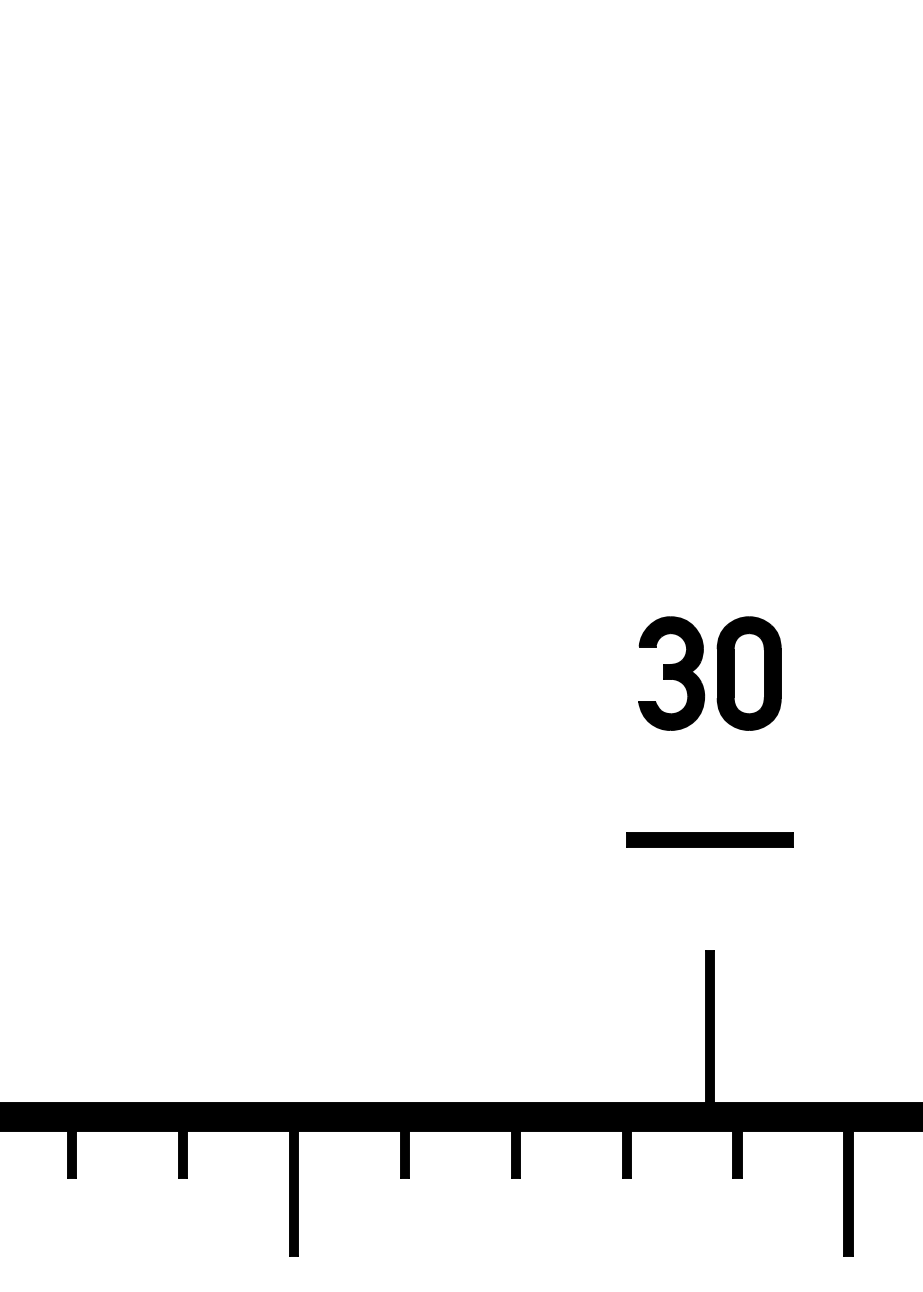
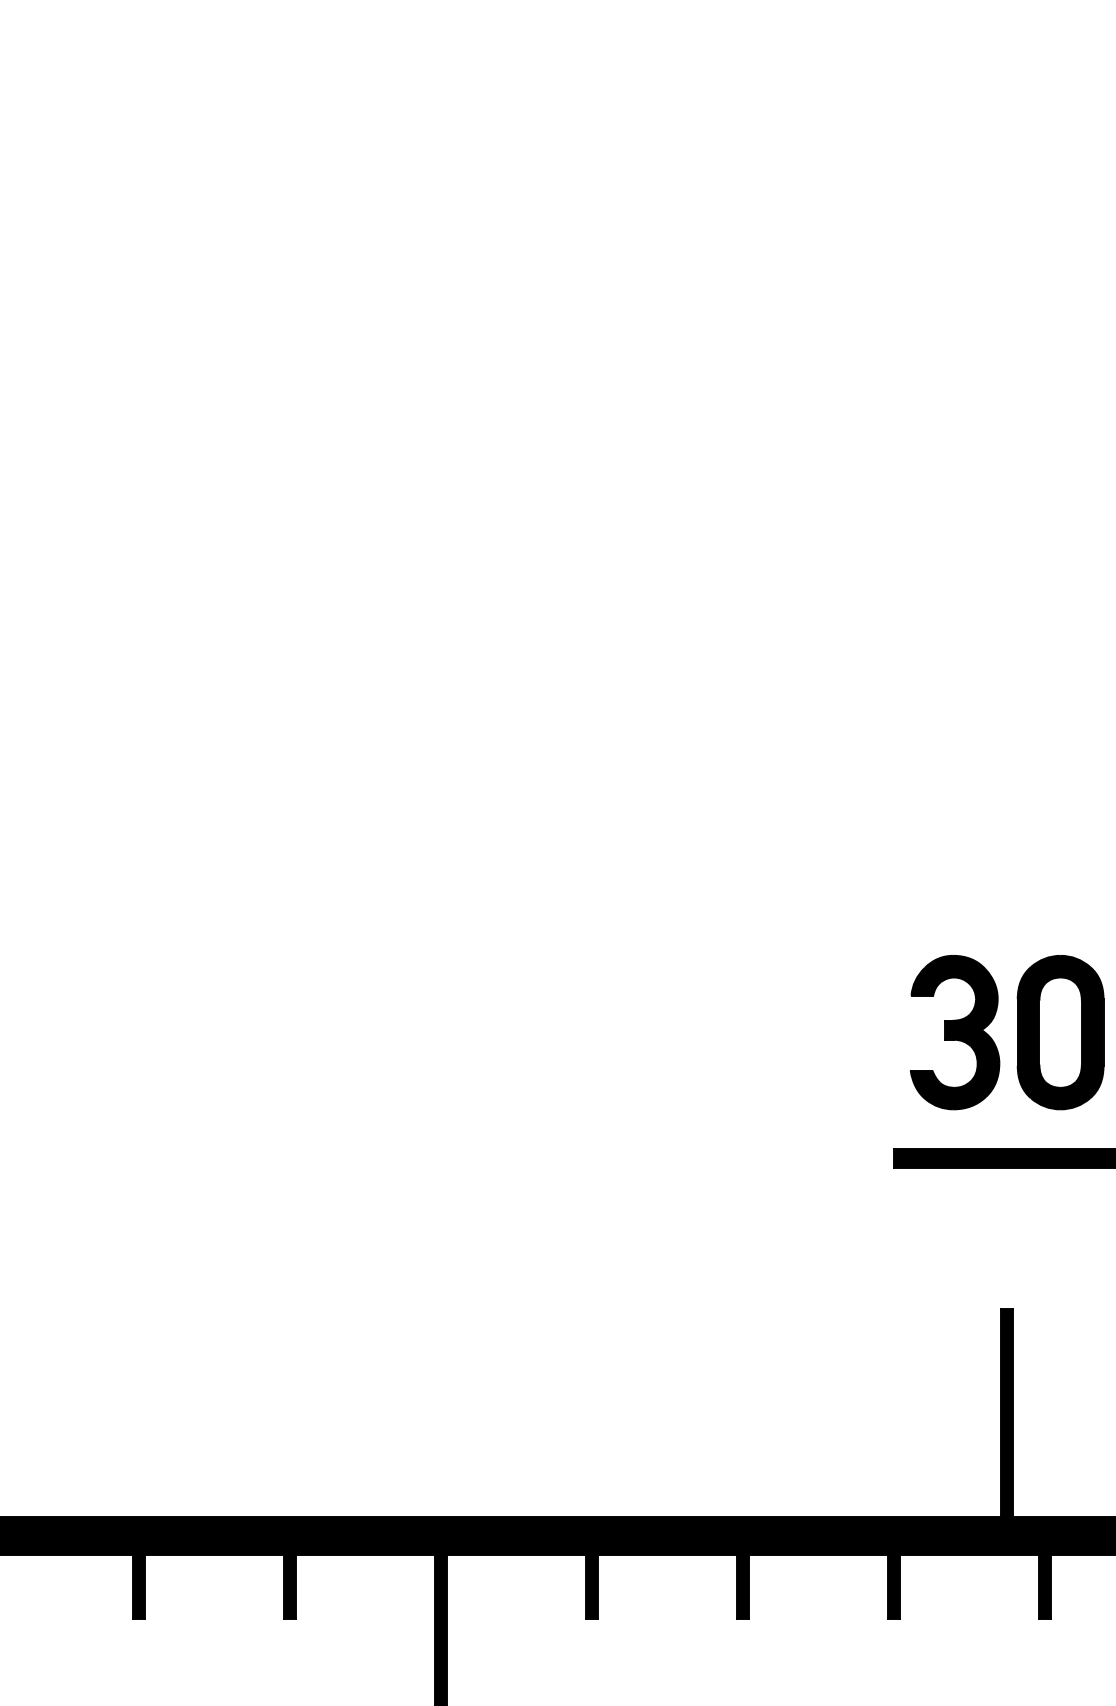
part: (717, 673) -> (1017, 1032), moved

